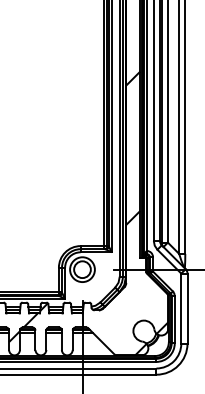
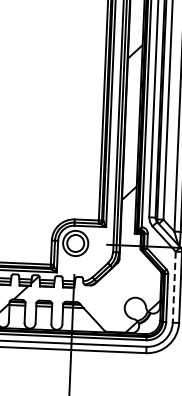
line: (181, 309) -> (174, 288), solid -> dashed

